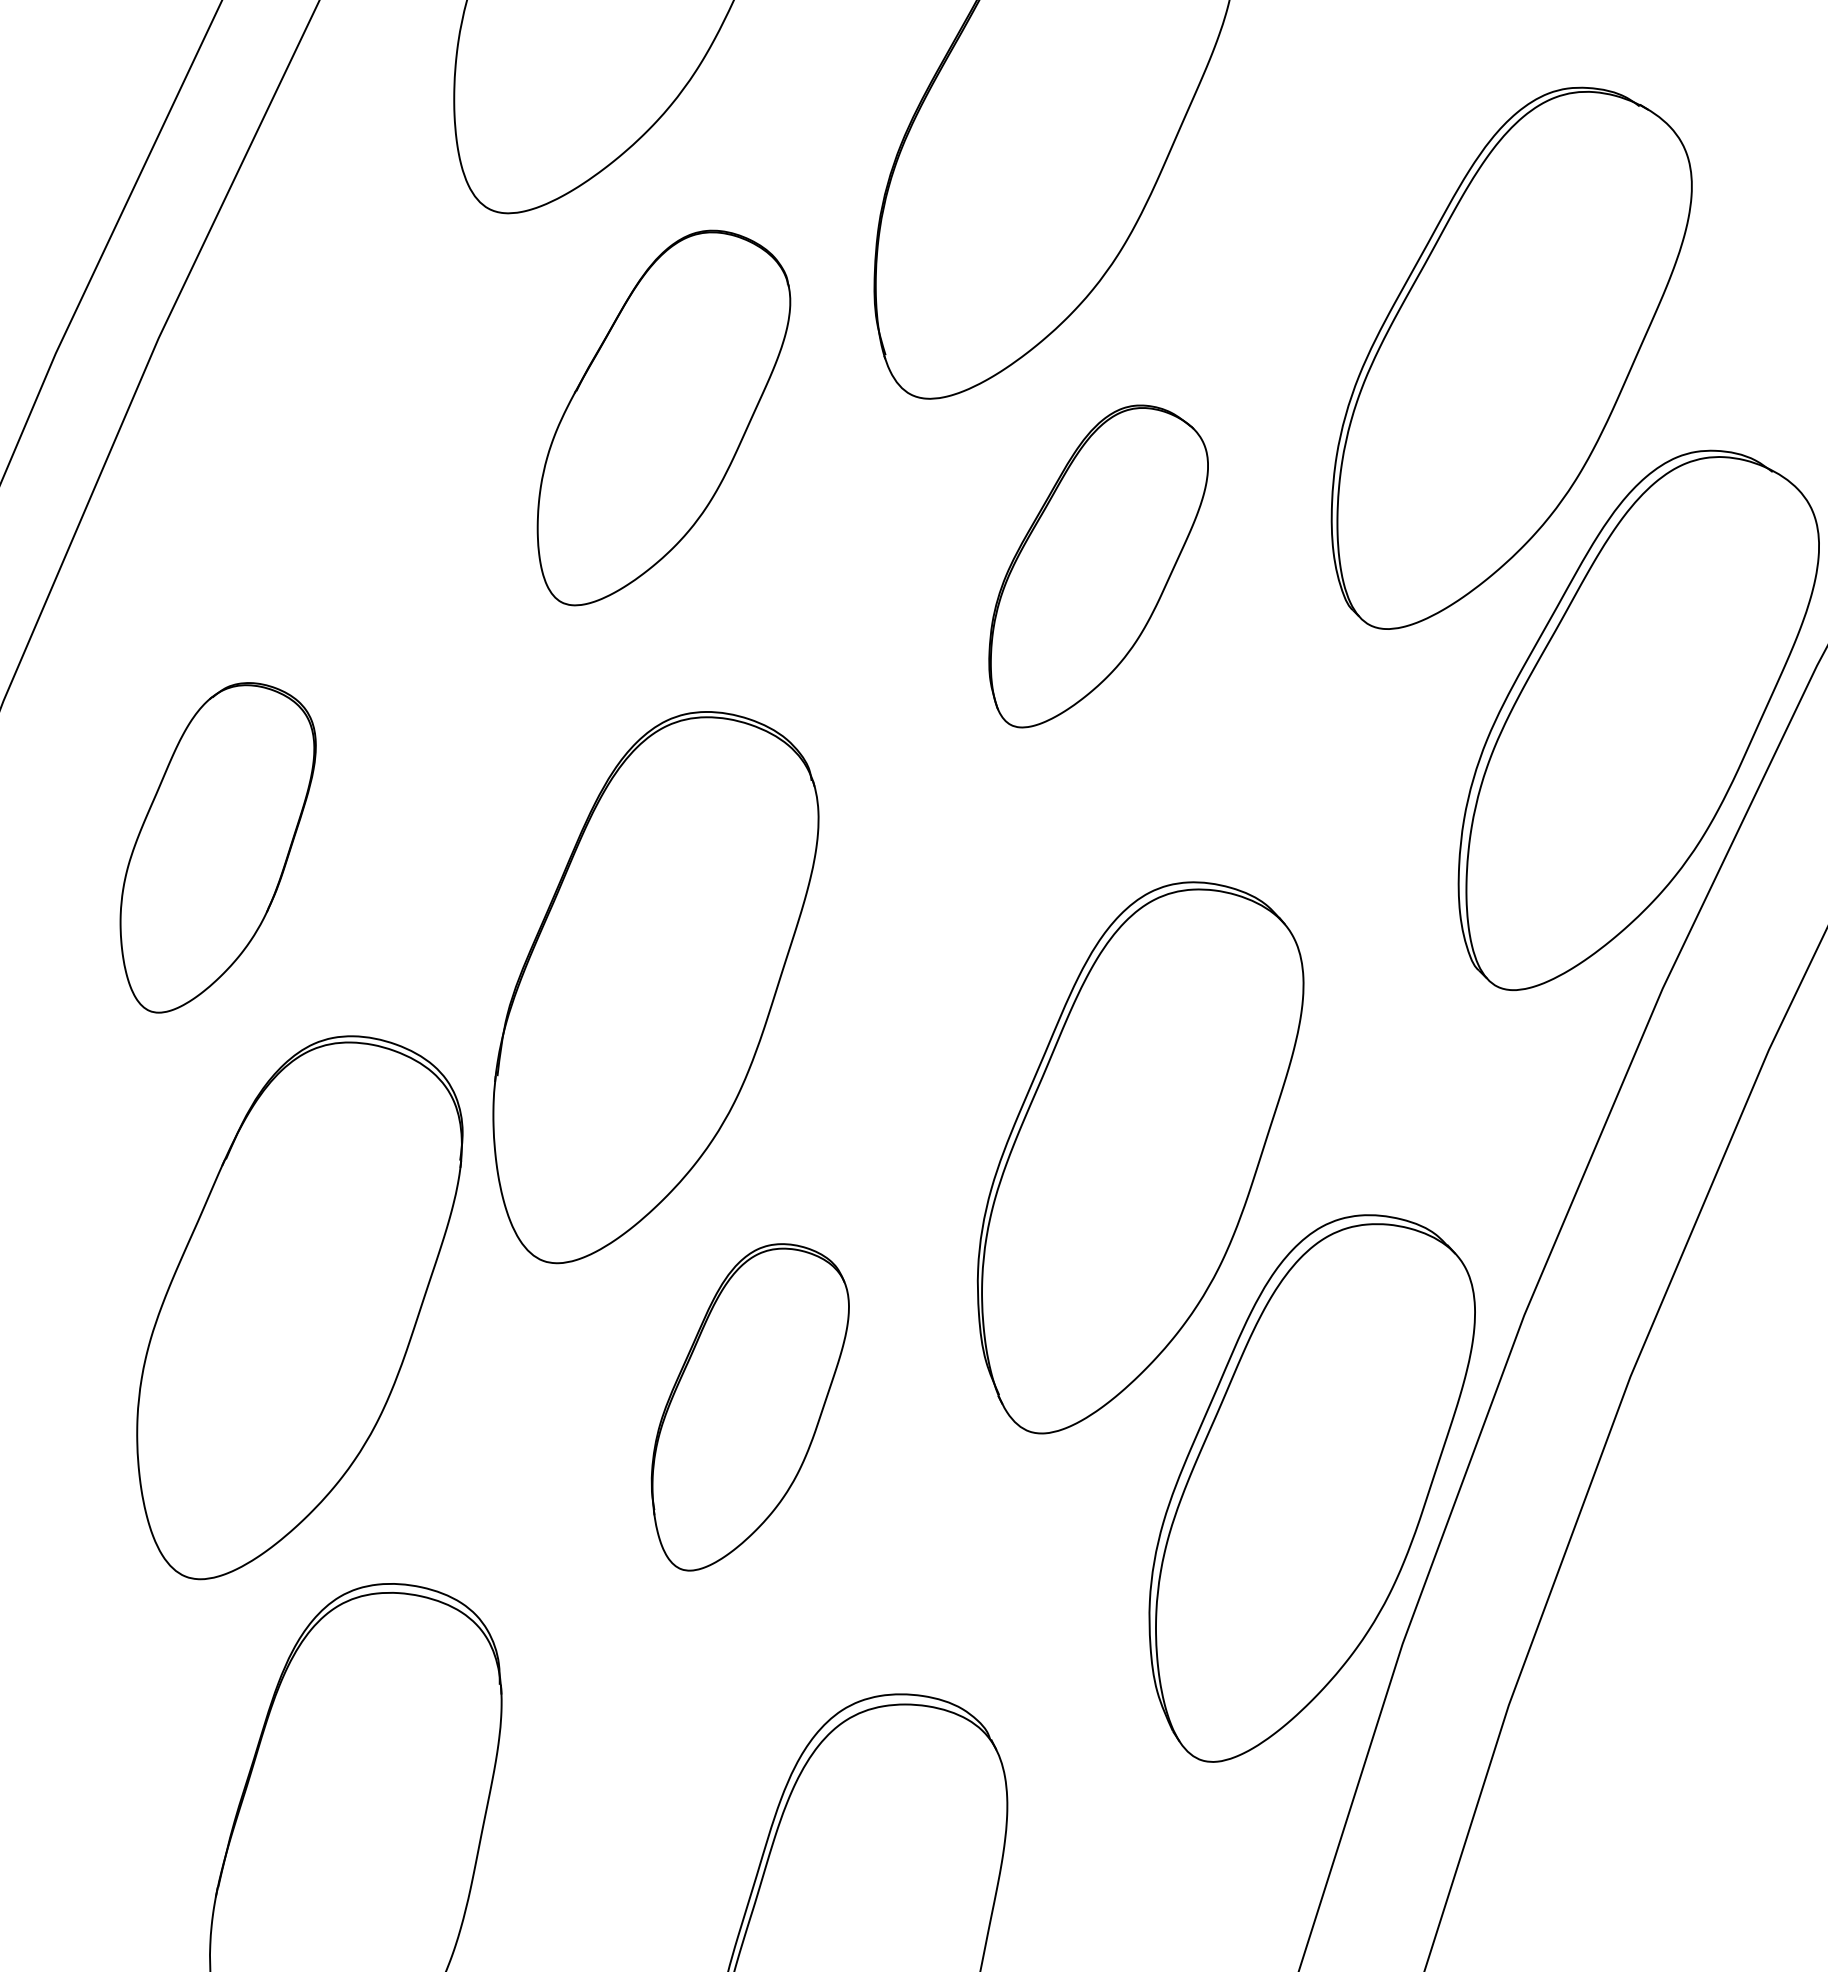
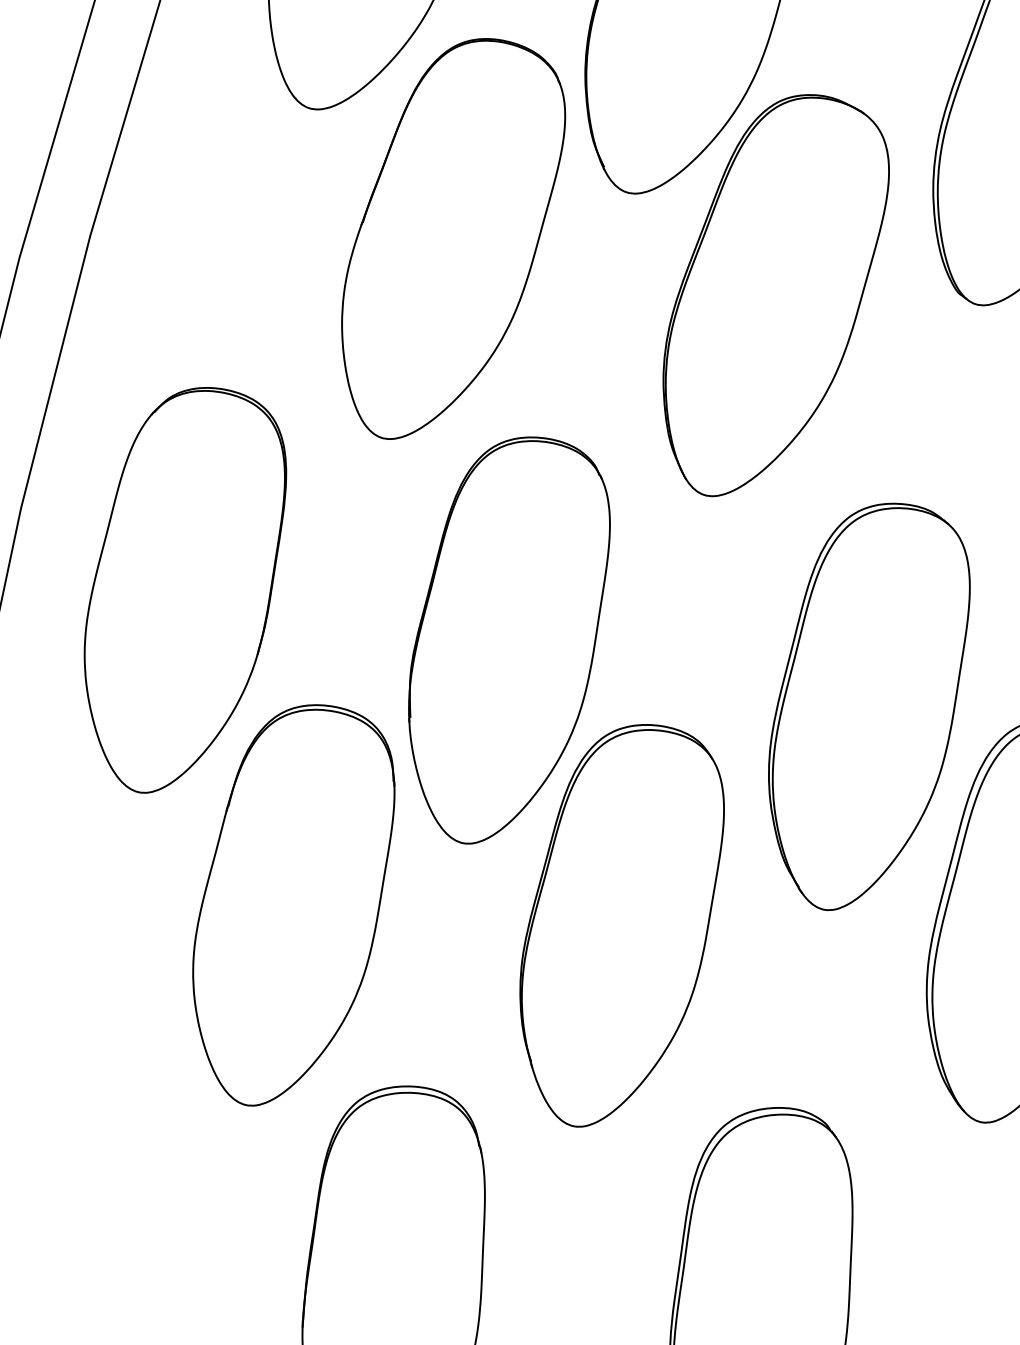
part: (663, 417) -> (454, 235), size x1.43
part: (1098, 566) -> (777, 292), size x1.67
part: (217, 847) -> (187, 587), size x1.67
part: (750, 1407) -> (625, 923), size x1.67

